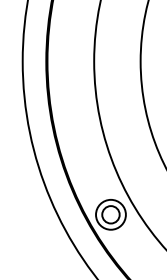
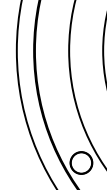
circle: (110, 214) -> (81, 162), size x1.67

